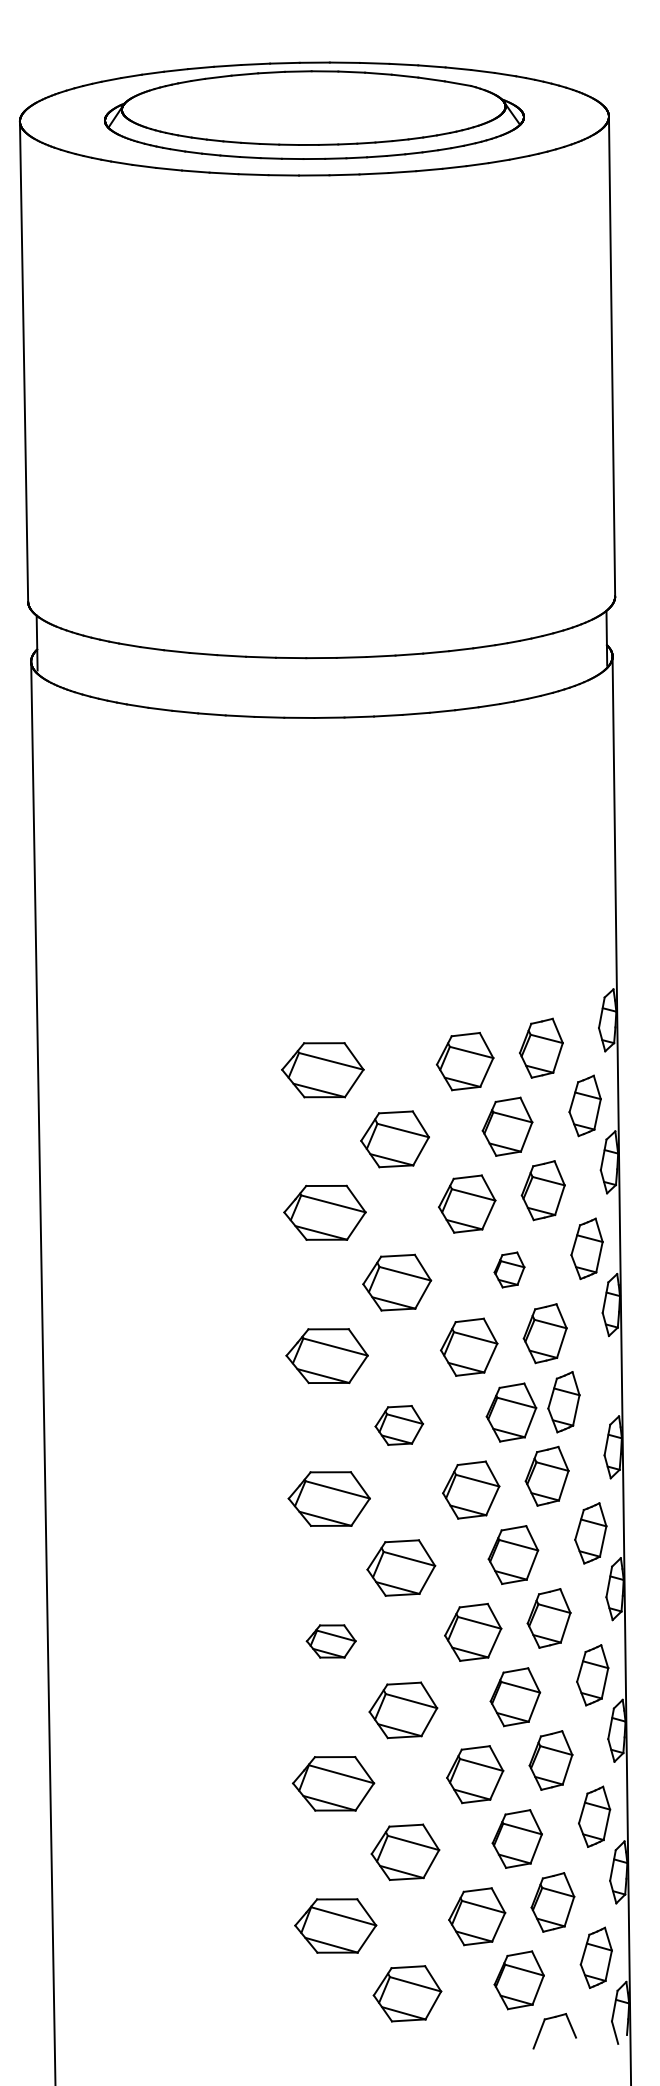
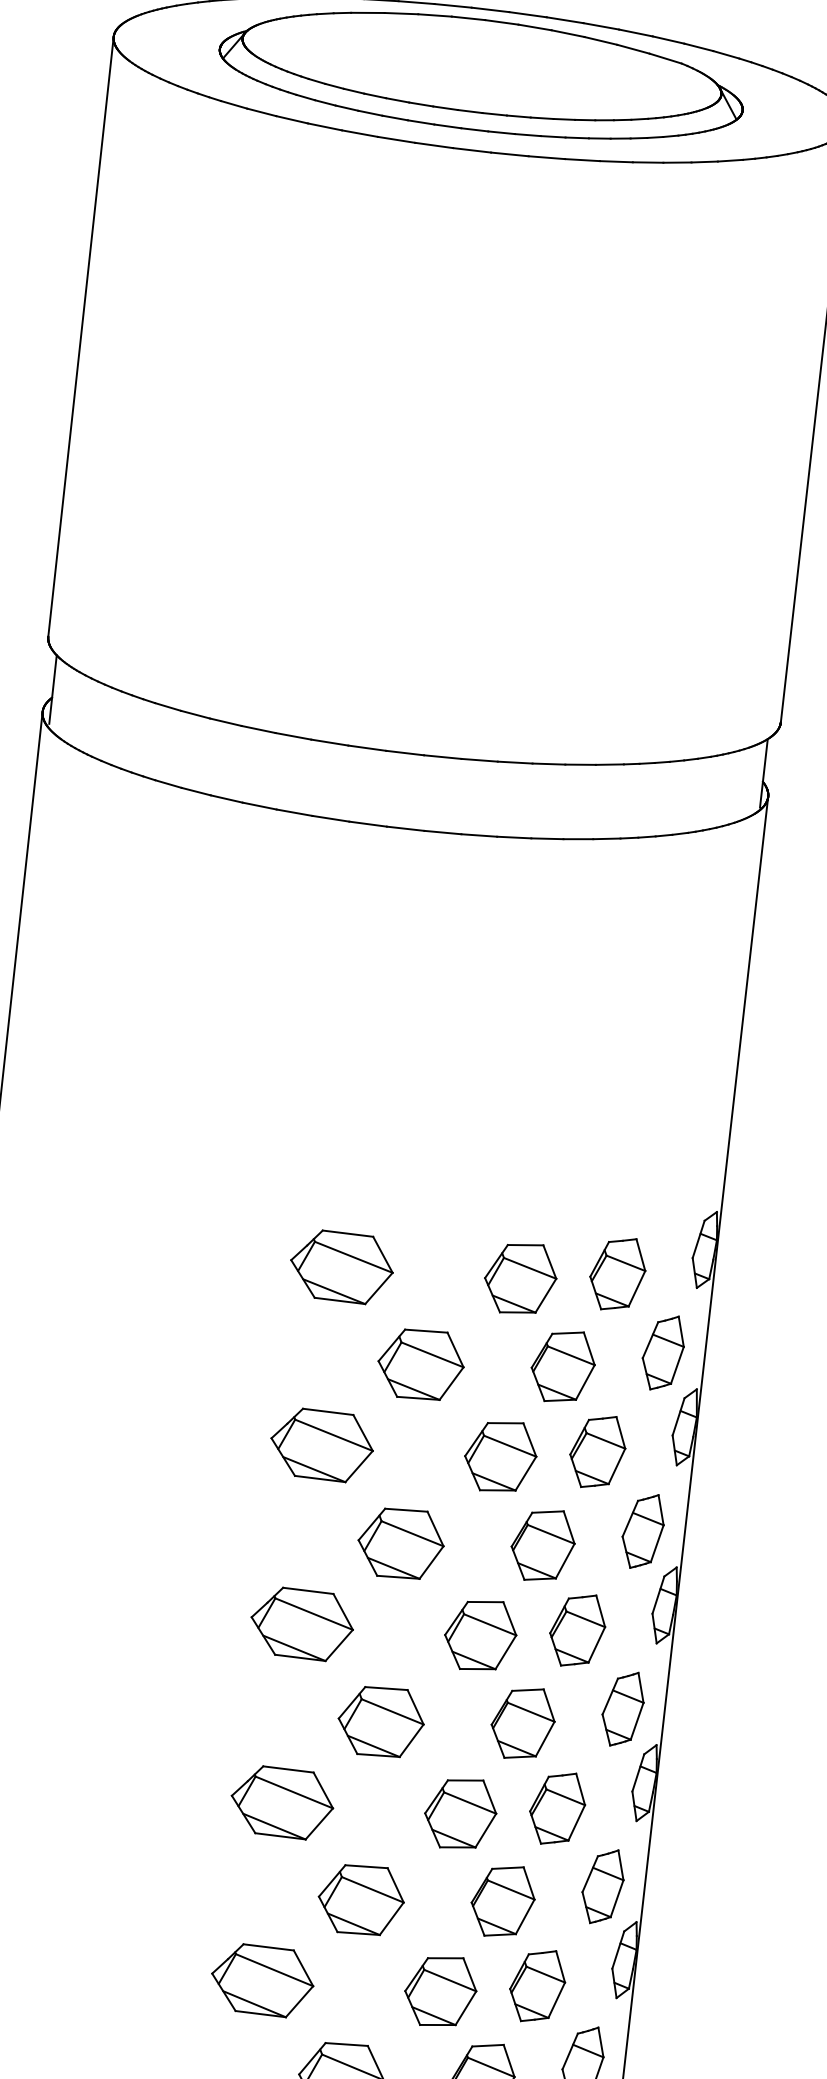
part: (509, 1269) -> (543, 1544), size x1.67
part: (563, 1402) -> (622, 1709), moved
part: (399, 1425) -> (381, 1721), size x1.43
part: (330, 1641) -> (261, 1980), size x1.67

